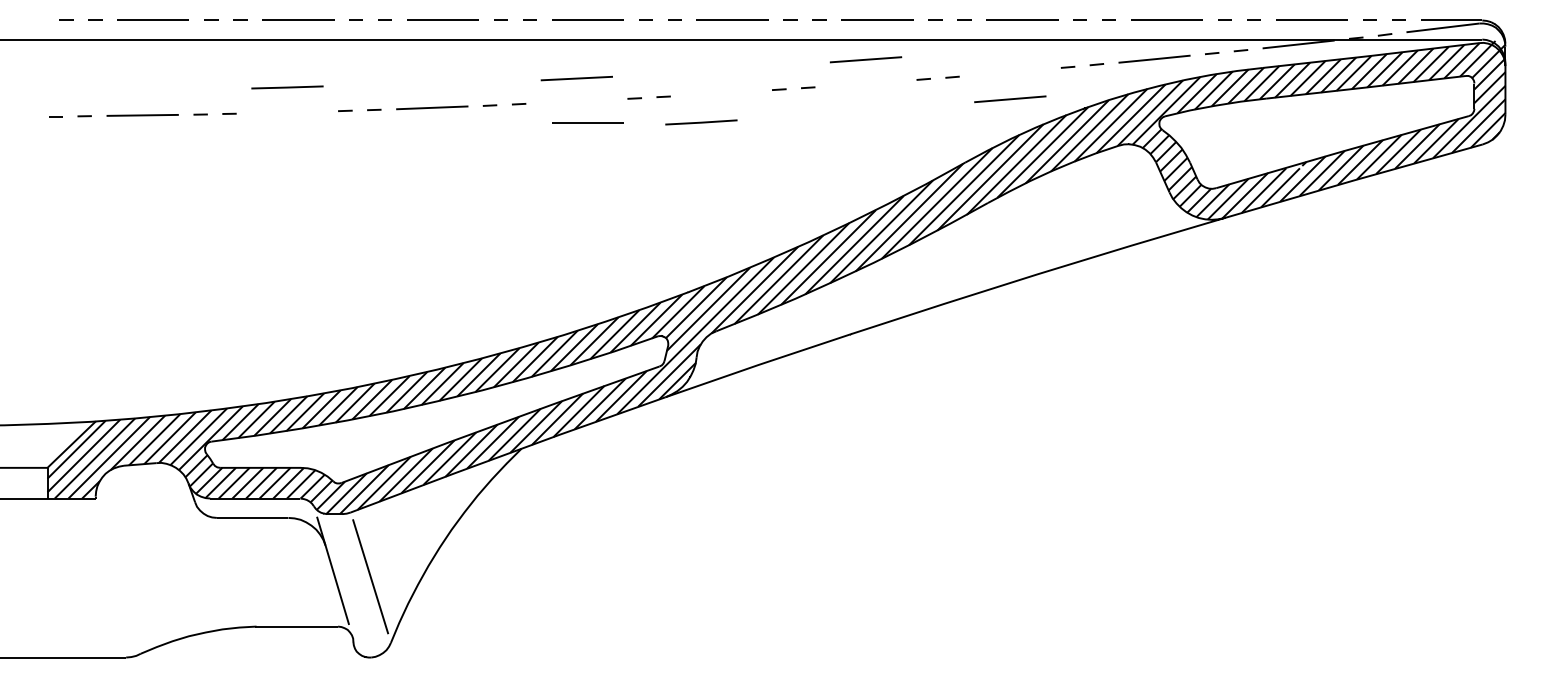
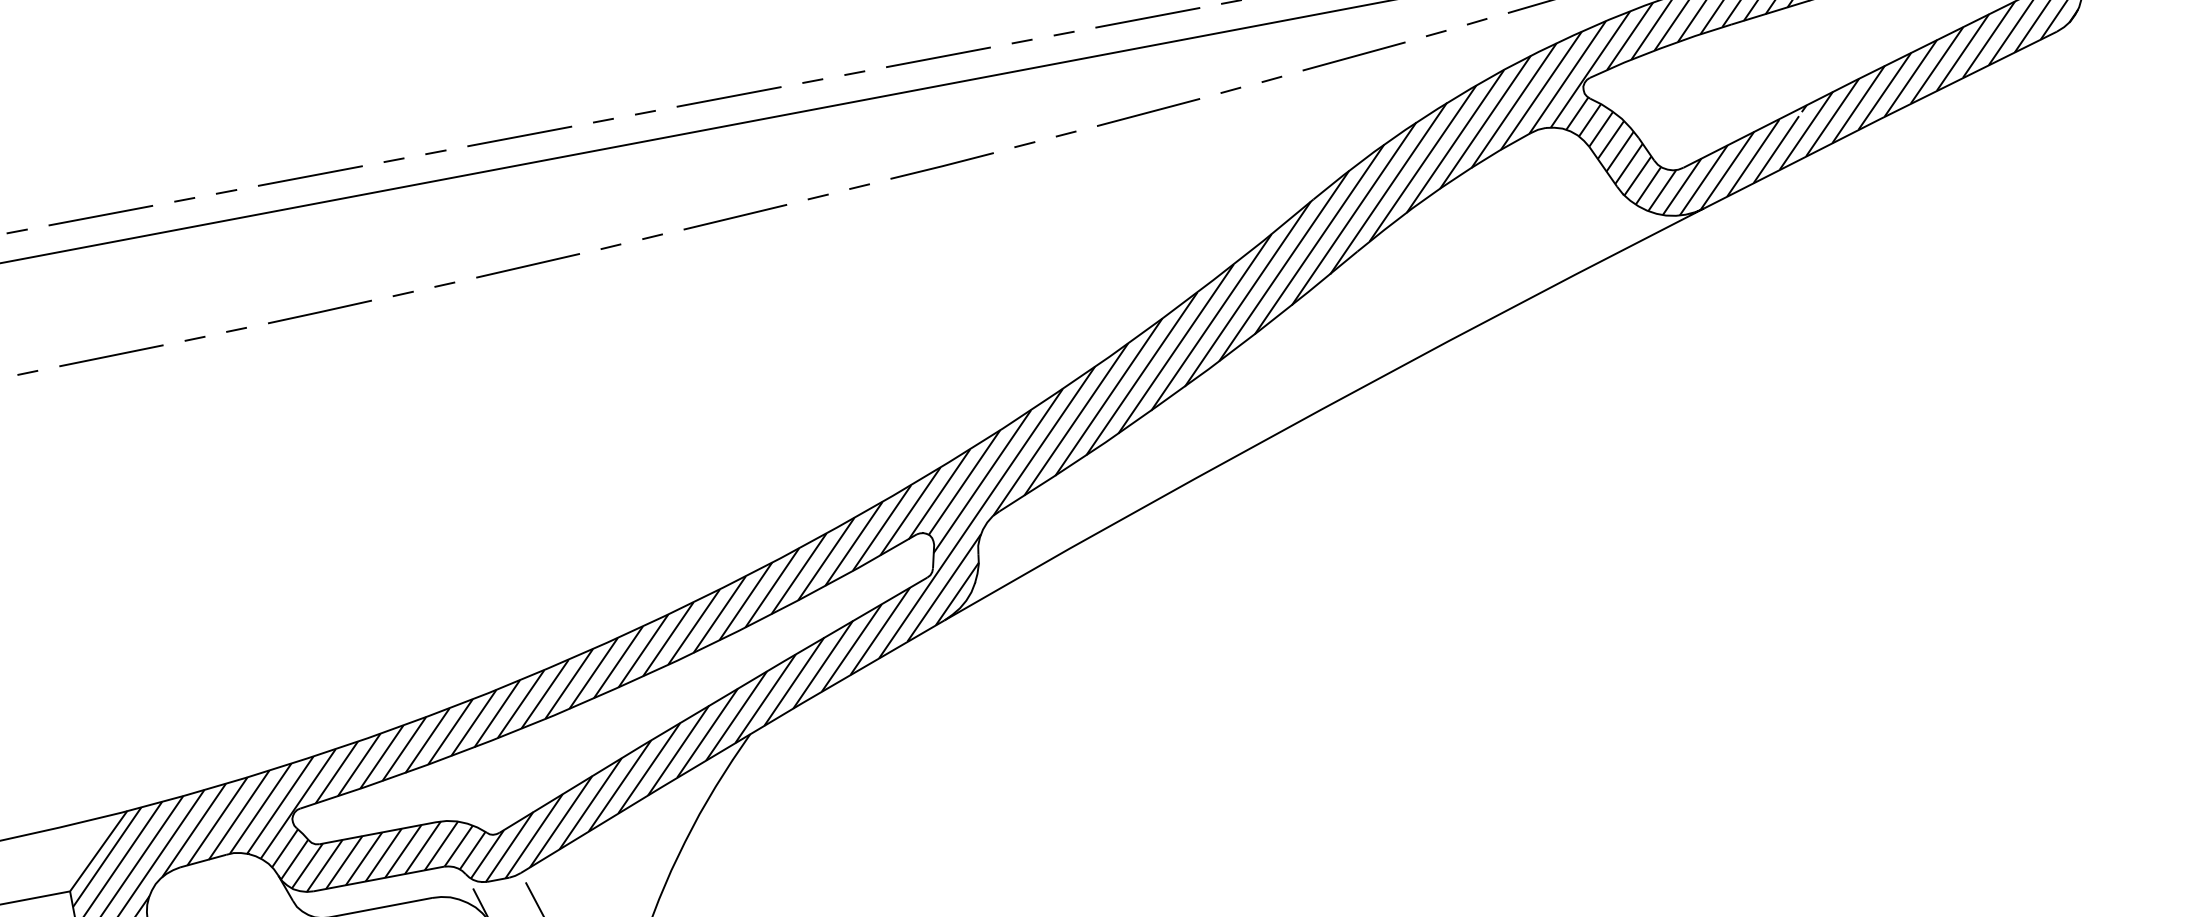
line: (865, 59) -> (1147, 112), moved
line: (576, 78) -> (734, 217), moved
line: (287, 87) -> (320, 312), moved
line: (1010, 99) -> (1354, 56), moved
line: (587, 122) -> (756, 244), removed
line: (701, 122) -> (942, 166), moved

